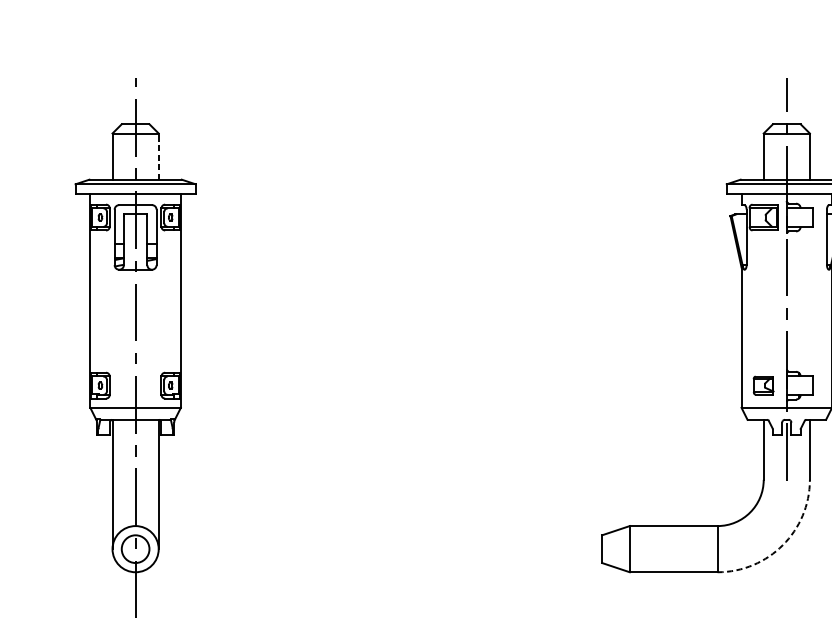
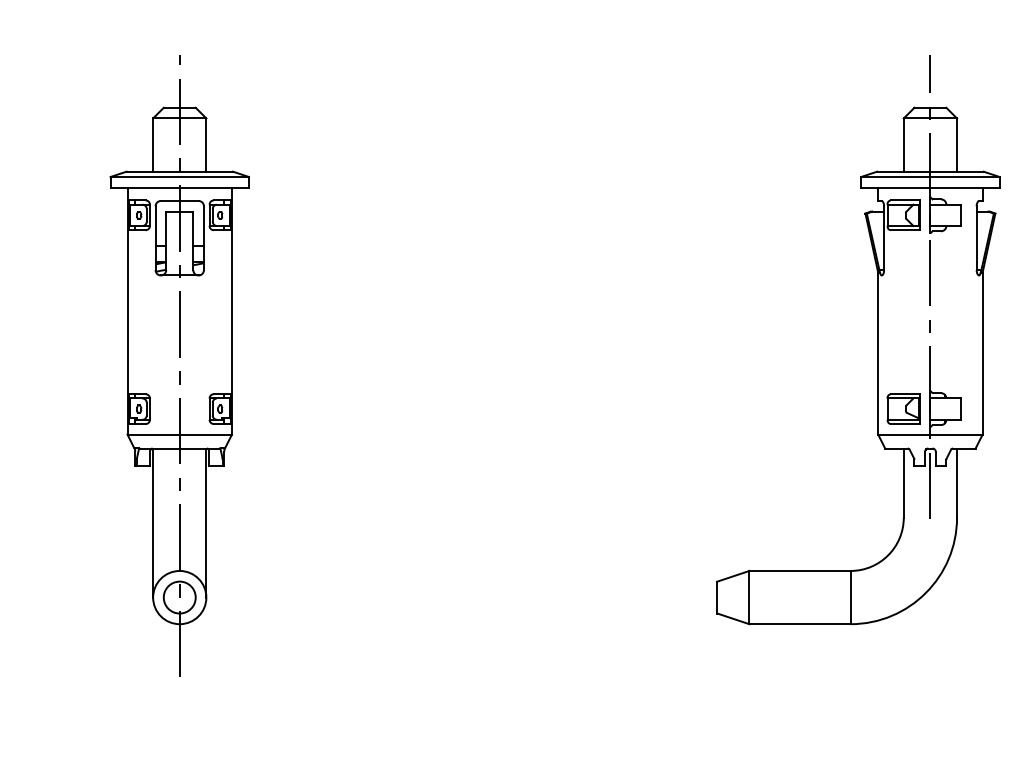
line: (158, 156) -> (206, 145), dashed -> solid
part: (763, 385) -> (903, 408), size x1.43
arc: (782, 545) -> (925, 593), dashed -> solid

